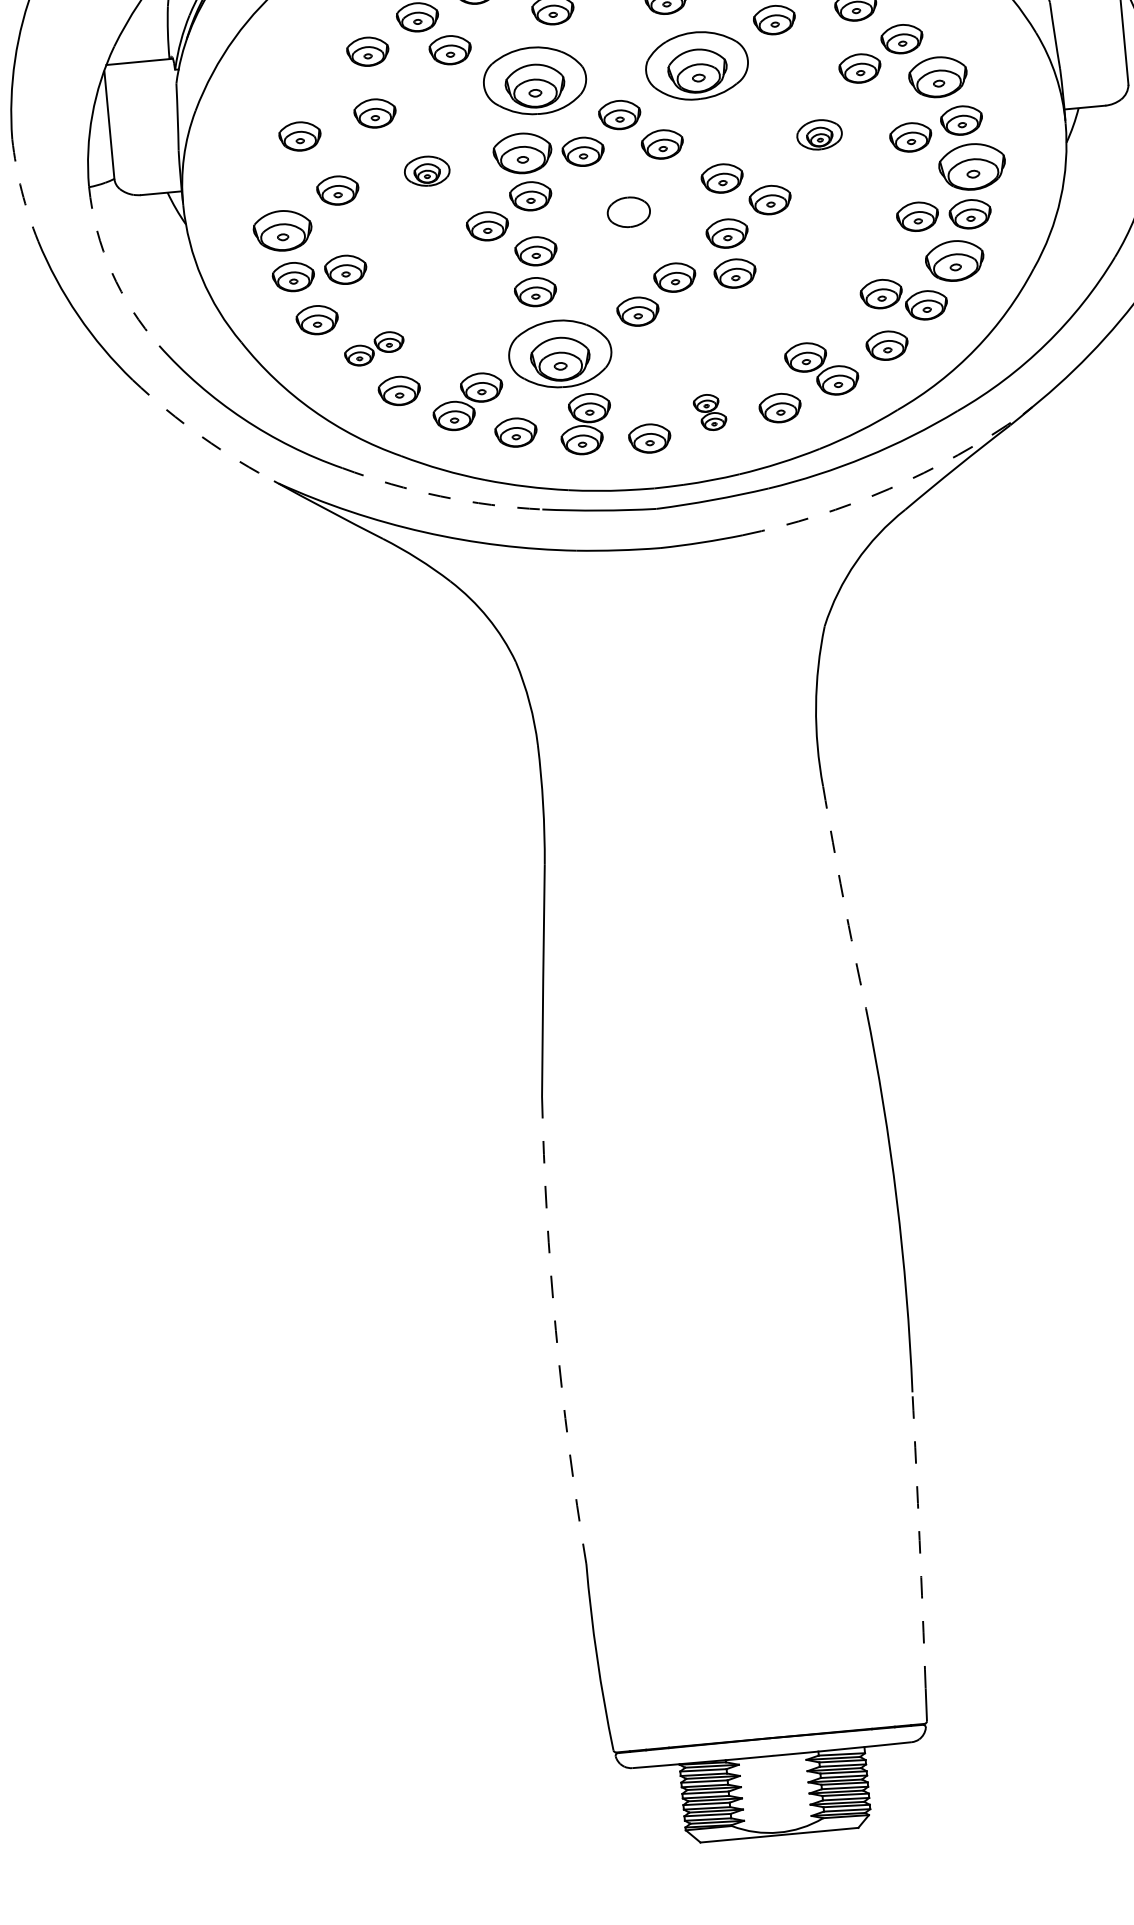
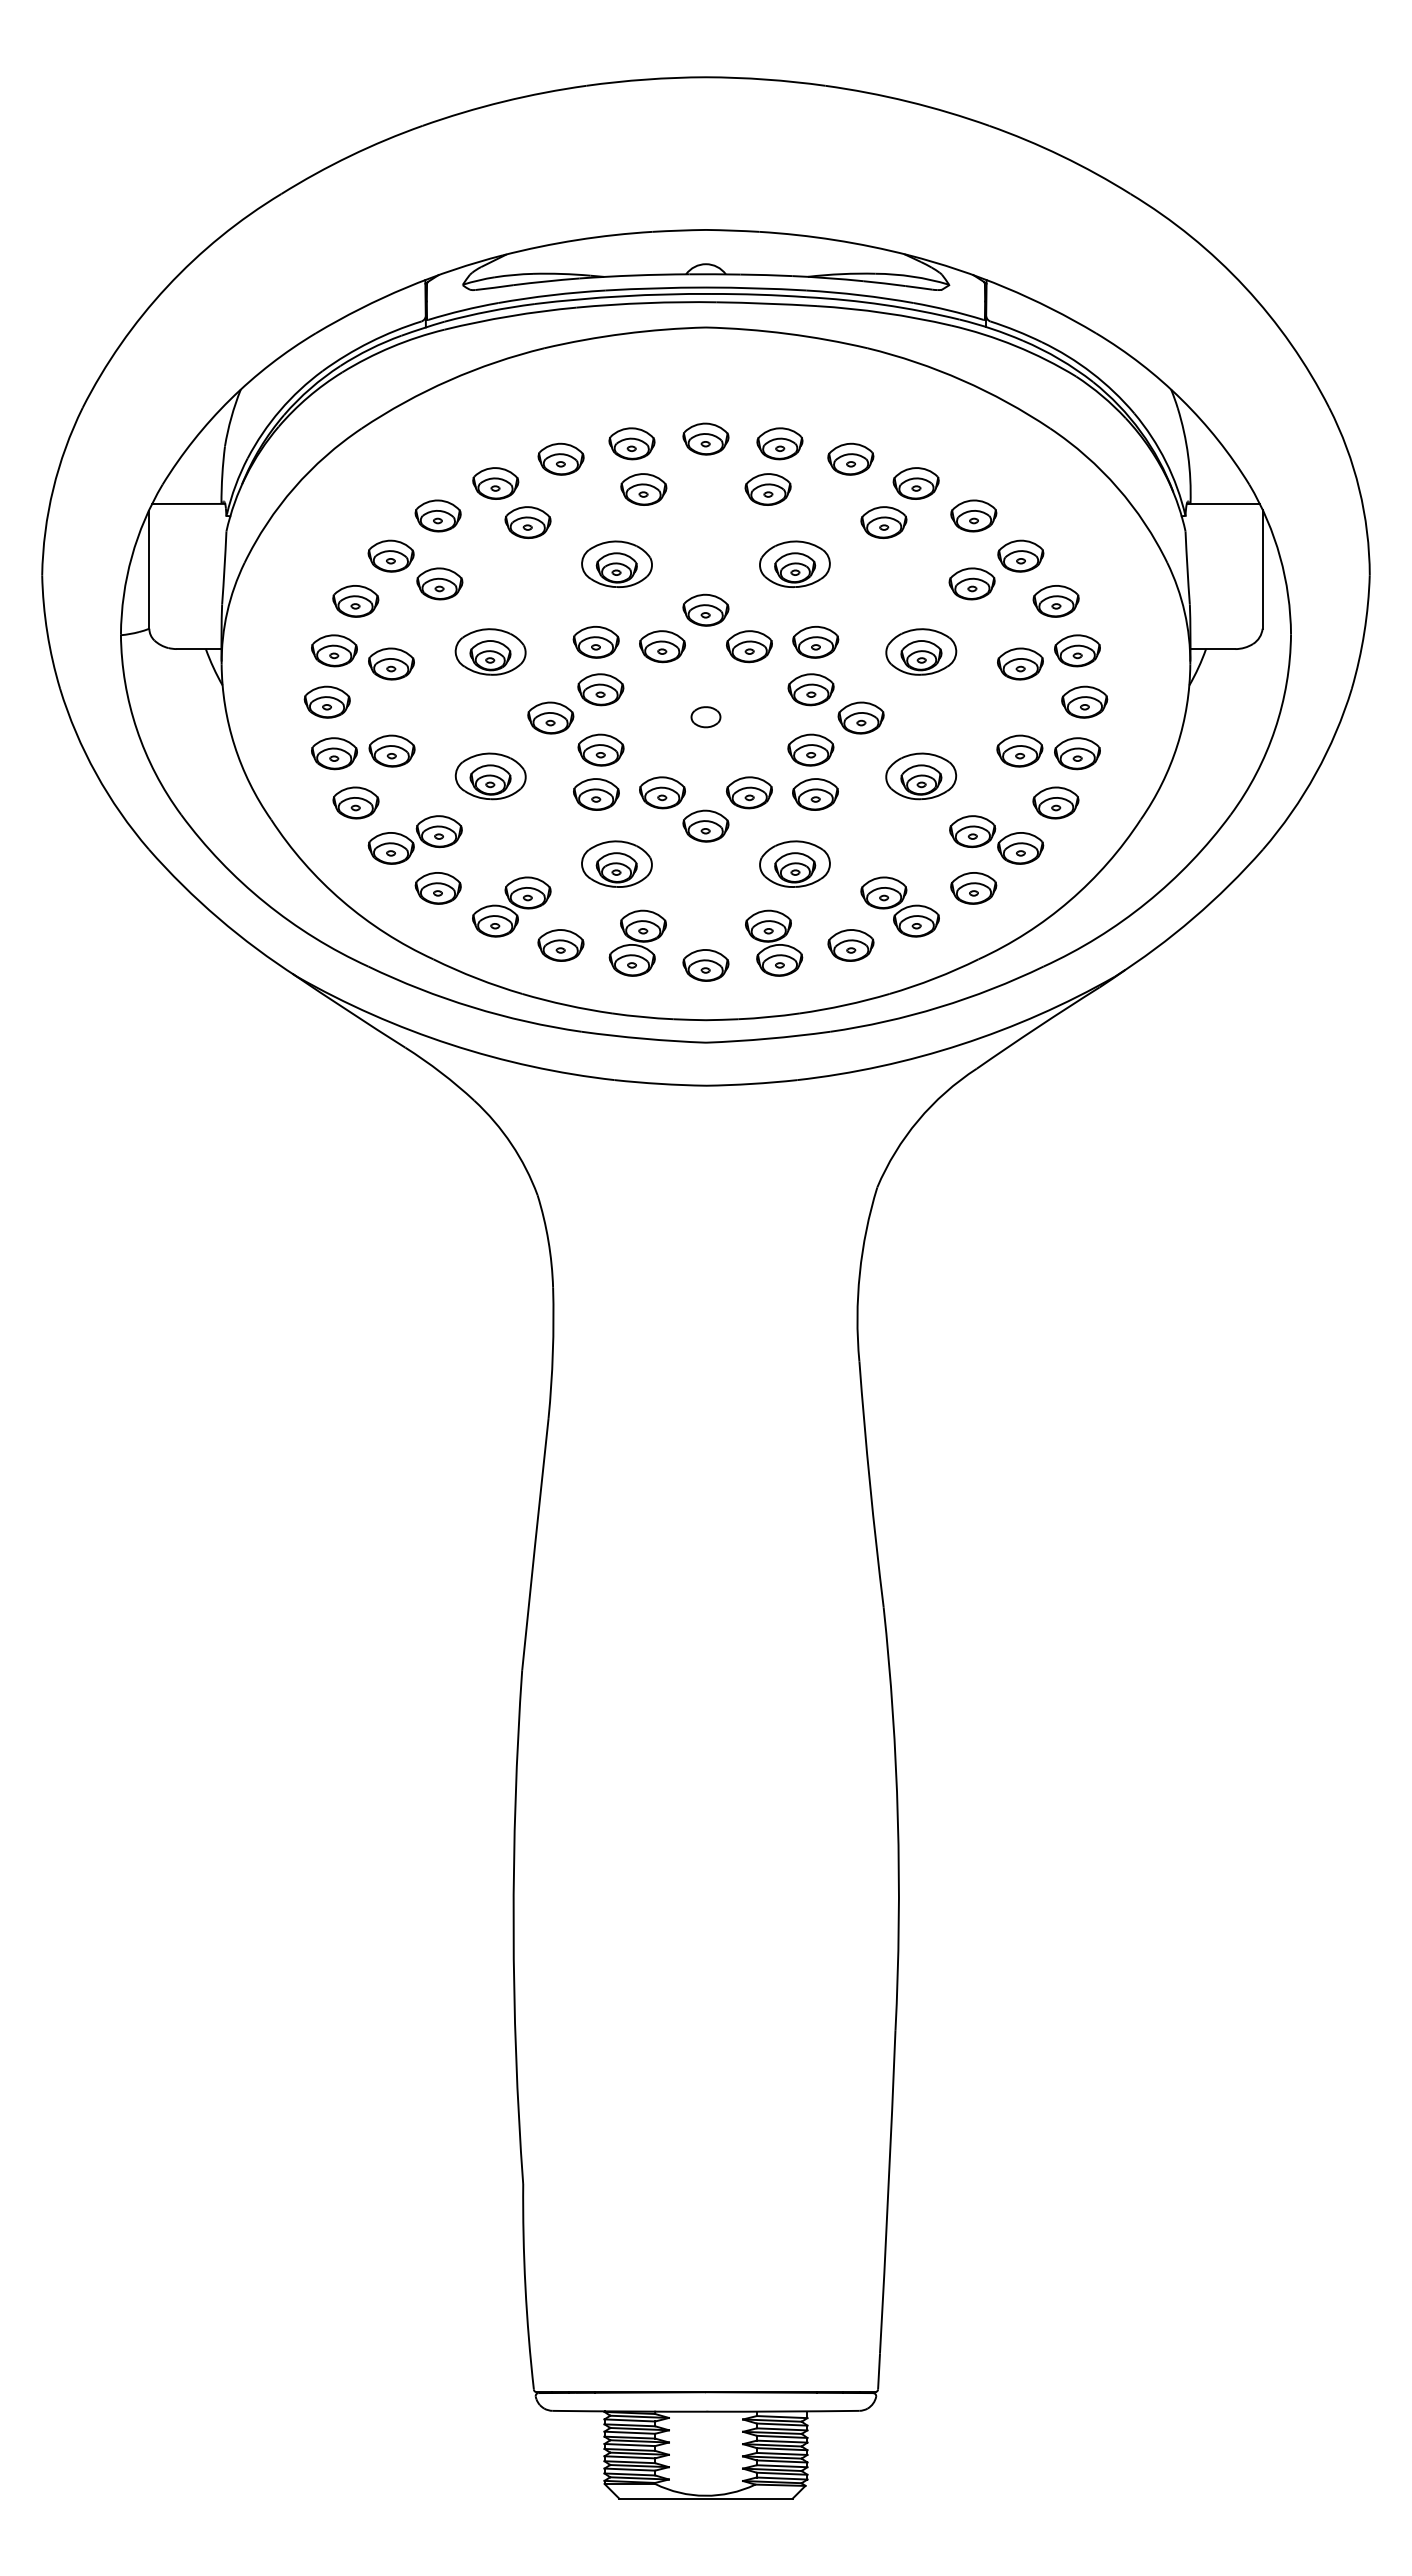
part: (696, 64) -> (794, 563), size x0.62
part: (937, 77) -> (1055, 601), size x0.71
part: (534, 79) -> (616, 563), size x0.62
part: (327, 91) -> (390, 555), added
part: (819, 134) -> (921, 651), size x1.43
part: (722, 135) -> (815, 642), added
part: (521, 153) -> (595, 642), size x0.71
part: (972, 166) -> (1084, 701), size x0.62
part: (427, 170) -> (490, 651), size x1.43
part: (284, 183) -> (334, 650), added
arc: (21, 190) -> (47, 632), dashed -> solid
part: (628, 212) -> (705, 717), size x0.62
part: (281, 230) -> (326, 701), size x0.71
part: (830, 248) -> (921, 776), added
part: (954, 260) -> (1055, 802), size x0.71
arc: (111, 271) -> (136, 729), dashed -> solid
part: (437, 284) -> (490, 776), added
part: (595, 284) -> (662, 792), added
part: (721, 338) -> (794, 863), added
part: (373, 348) -> (414, 839), size x1.43
part: (559, 353) -> (616, 863), size x0.62
part: (710, 411) -> (774, 942), size x1.67
arc: (201, 436) -> (218, 918), dashed -> solid
arc: (889, 488) -> (961, 1044), dashed -> solid
arc: (440, 496) -> (472, 1007), dashed -> solid
arc: (843, 897) -> (870, 1484), dashed -> solid
arc: (555, 1331) -> (513, 1927), dashed -> solid
arc: (919, 1539) -> (888, 2191), dashed -> solid

